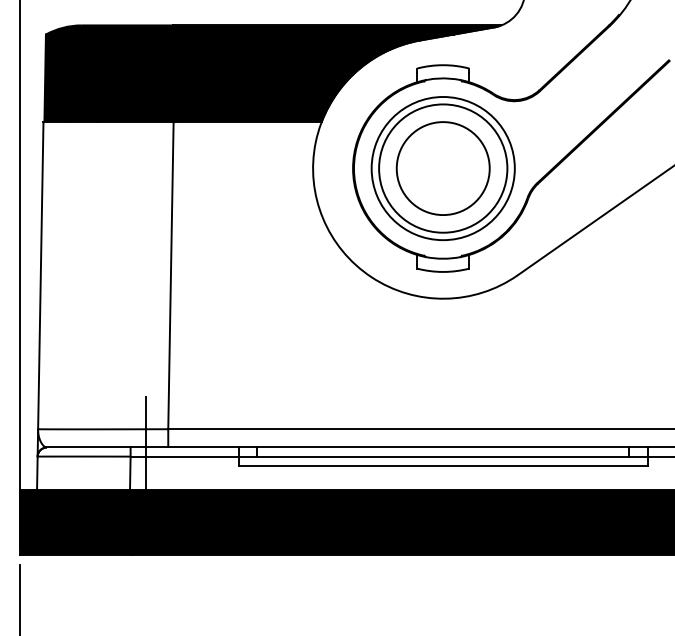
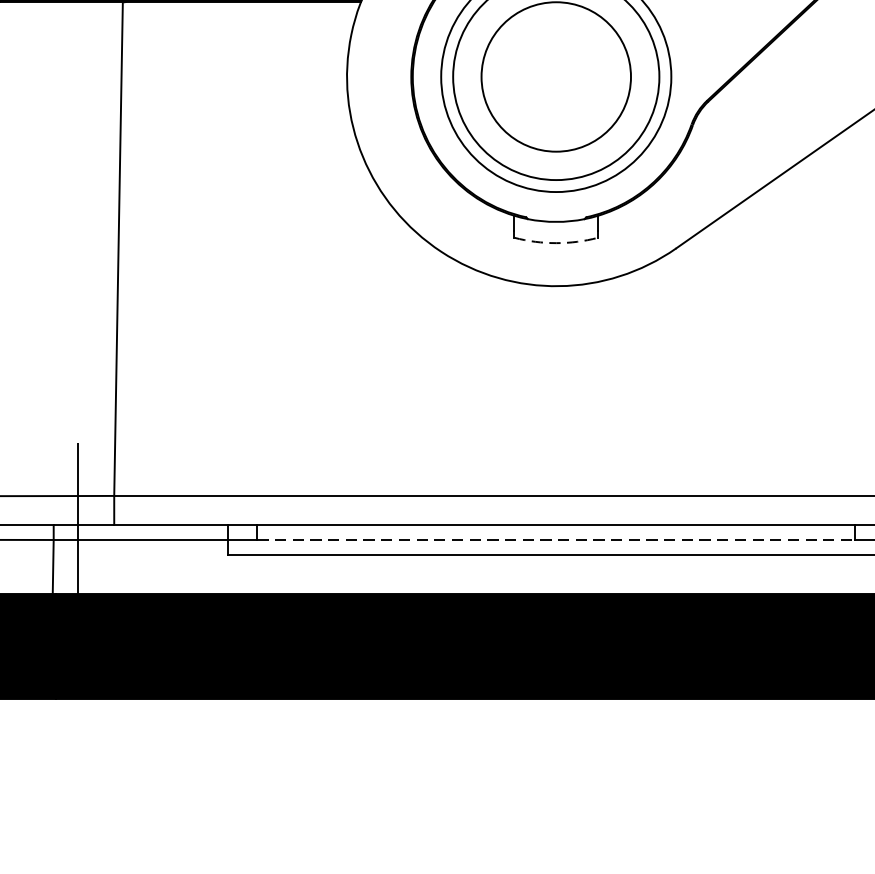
arc: (443, 271) -> (556, 242), solid -> dashed
line: (443, 456) -> (556, 539), solid -> dashed

